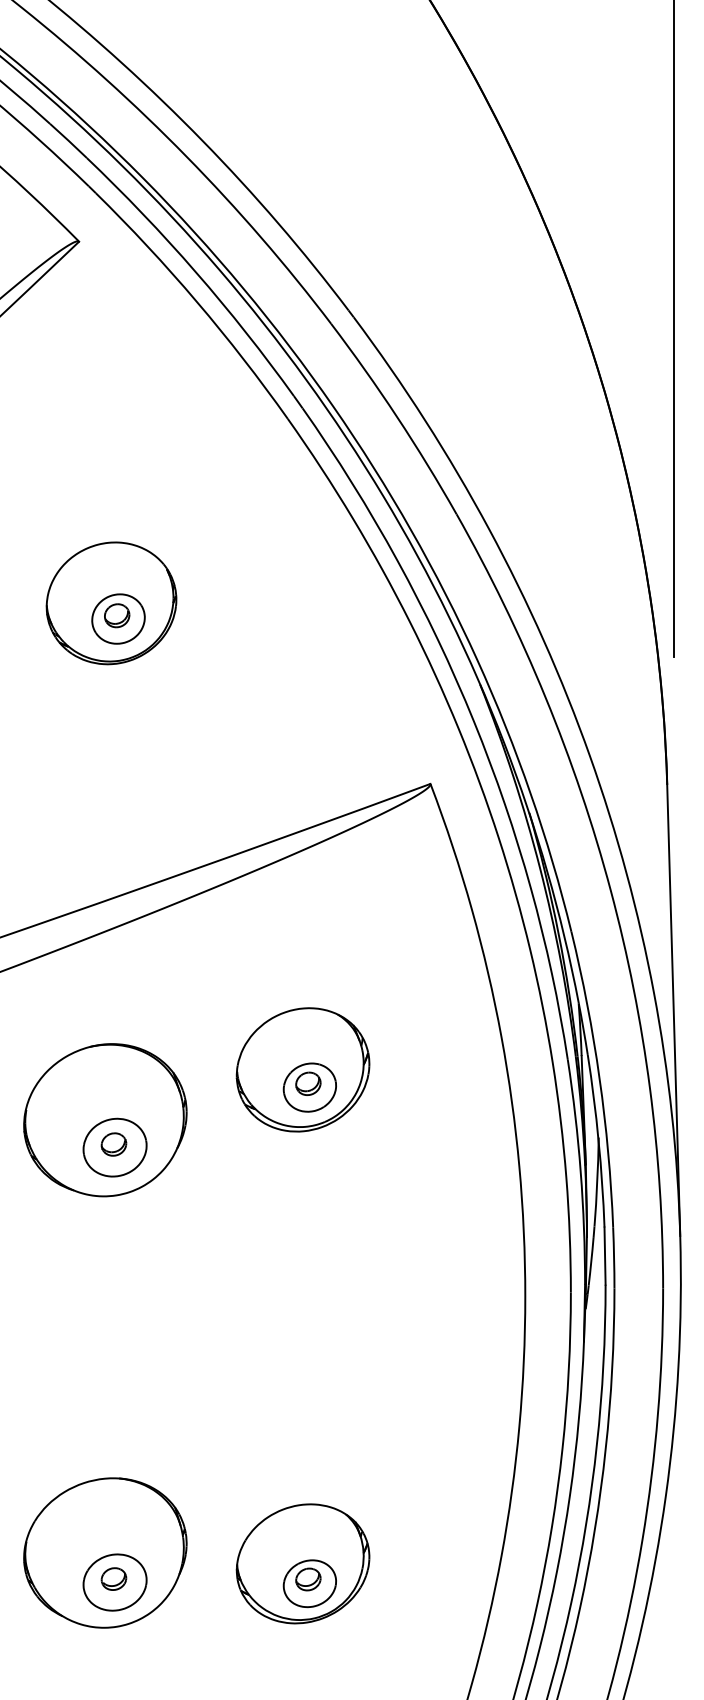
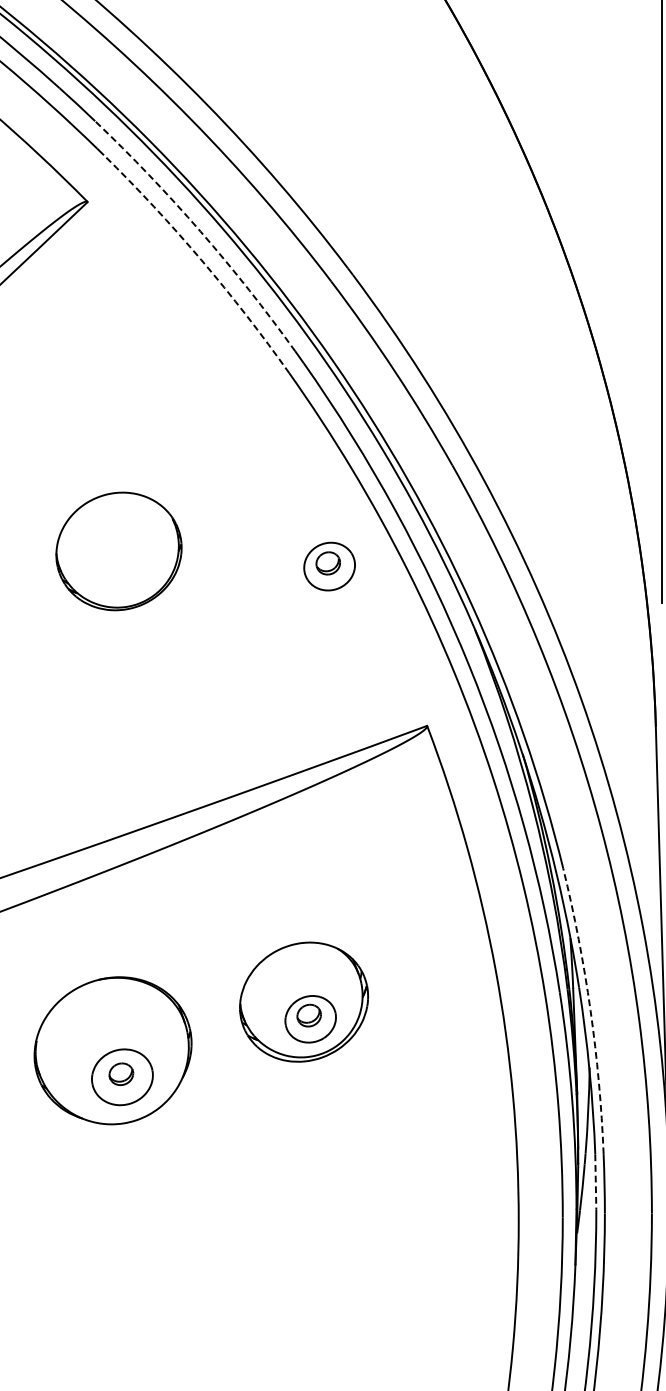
arc: (195, 272) -> (200, 231), solid -> dashed
arc: (196, 301) -> (201, 259), solid -> dashed
part: (118, 618) -> (329, 566), moved
arc: (599, 1078) -> (590, 1010), solid -> dashed
line: (605, 1256) -> (596, 1182), solid -> dashed

